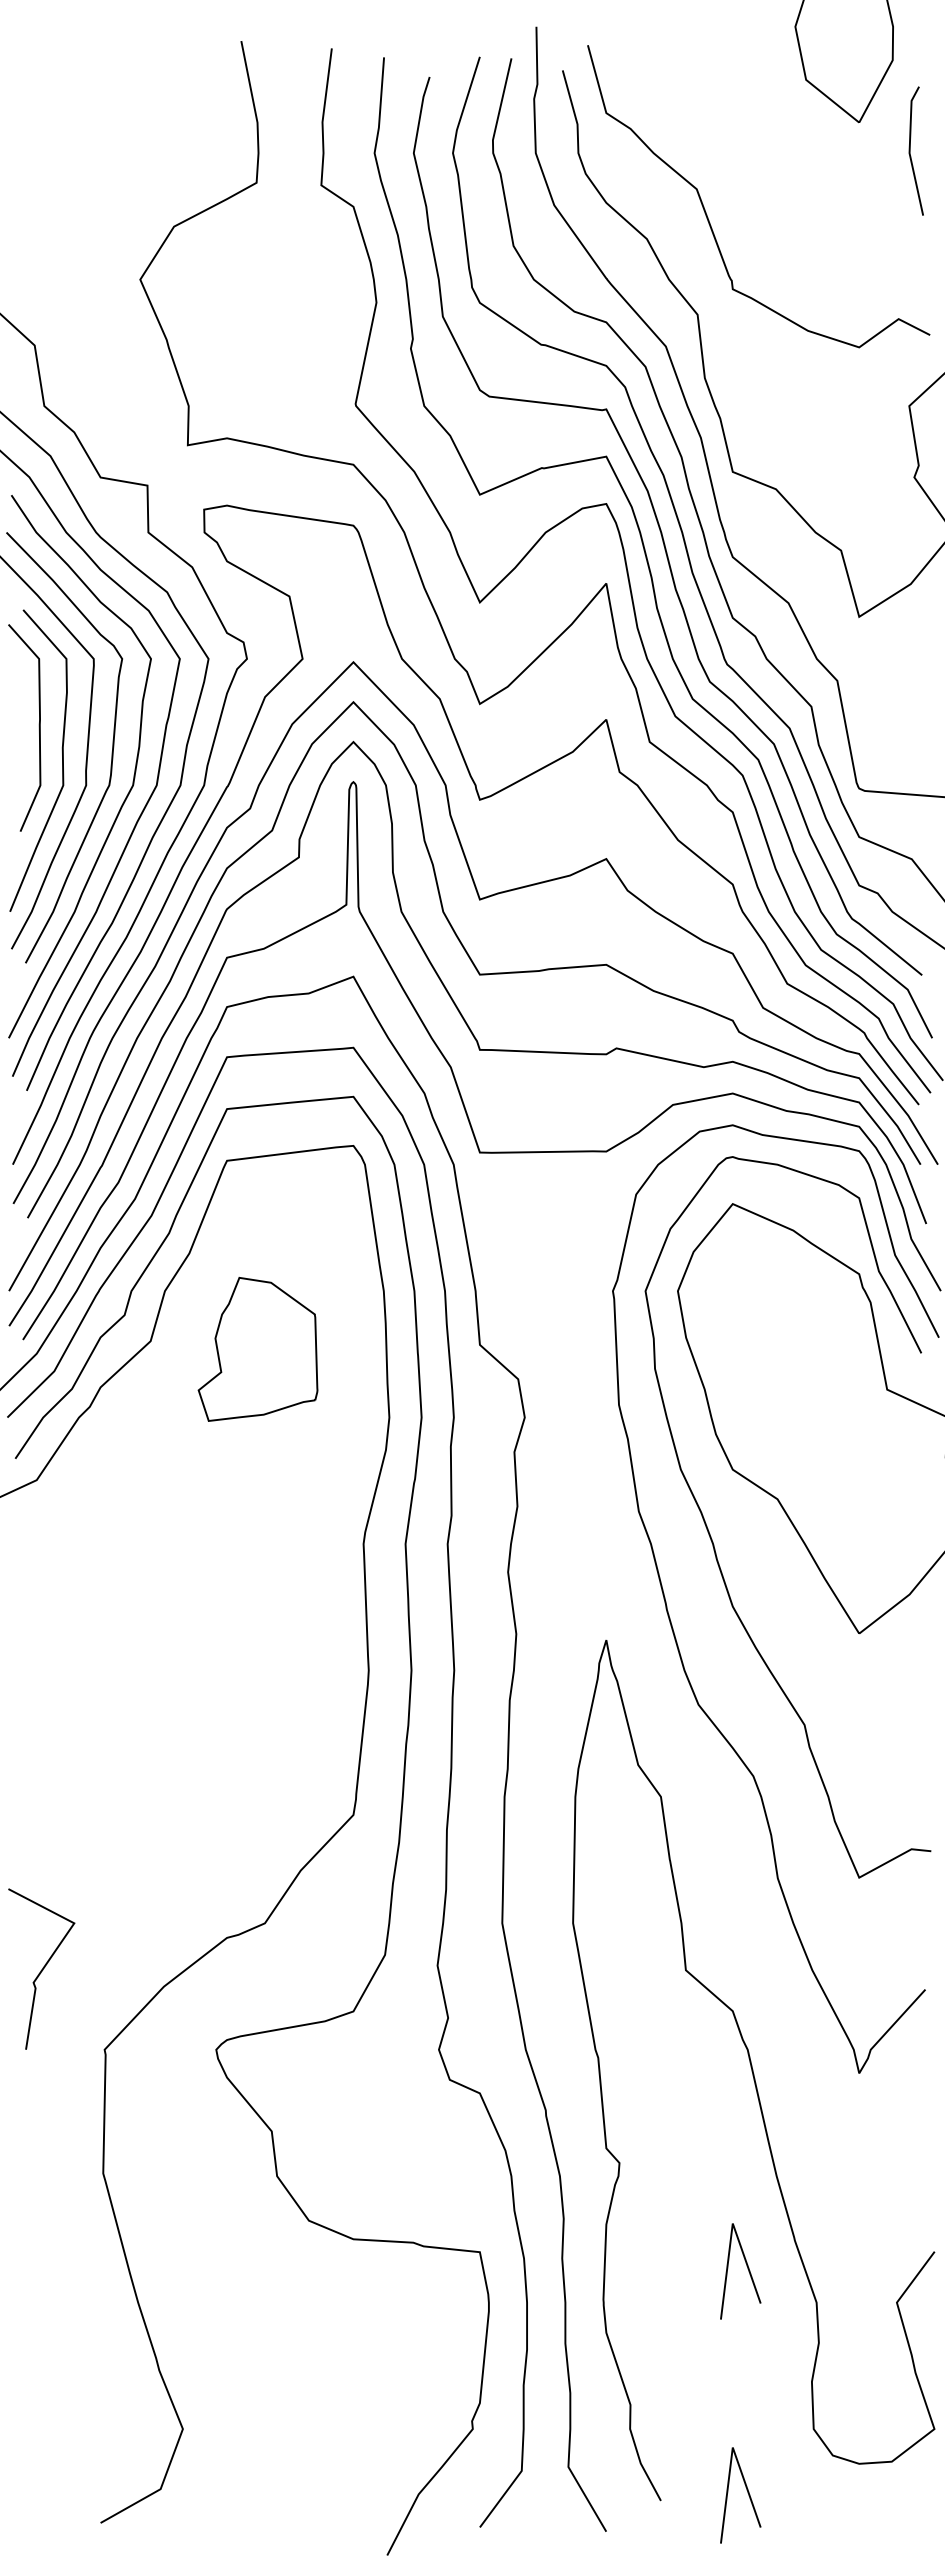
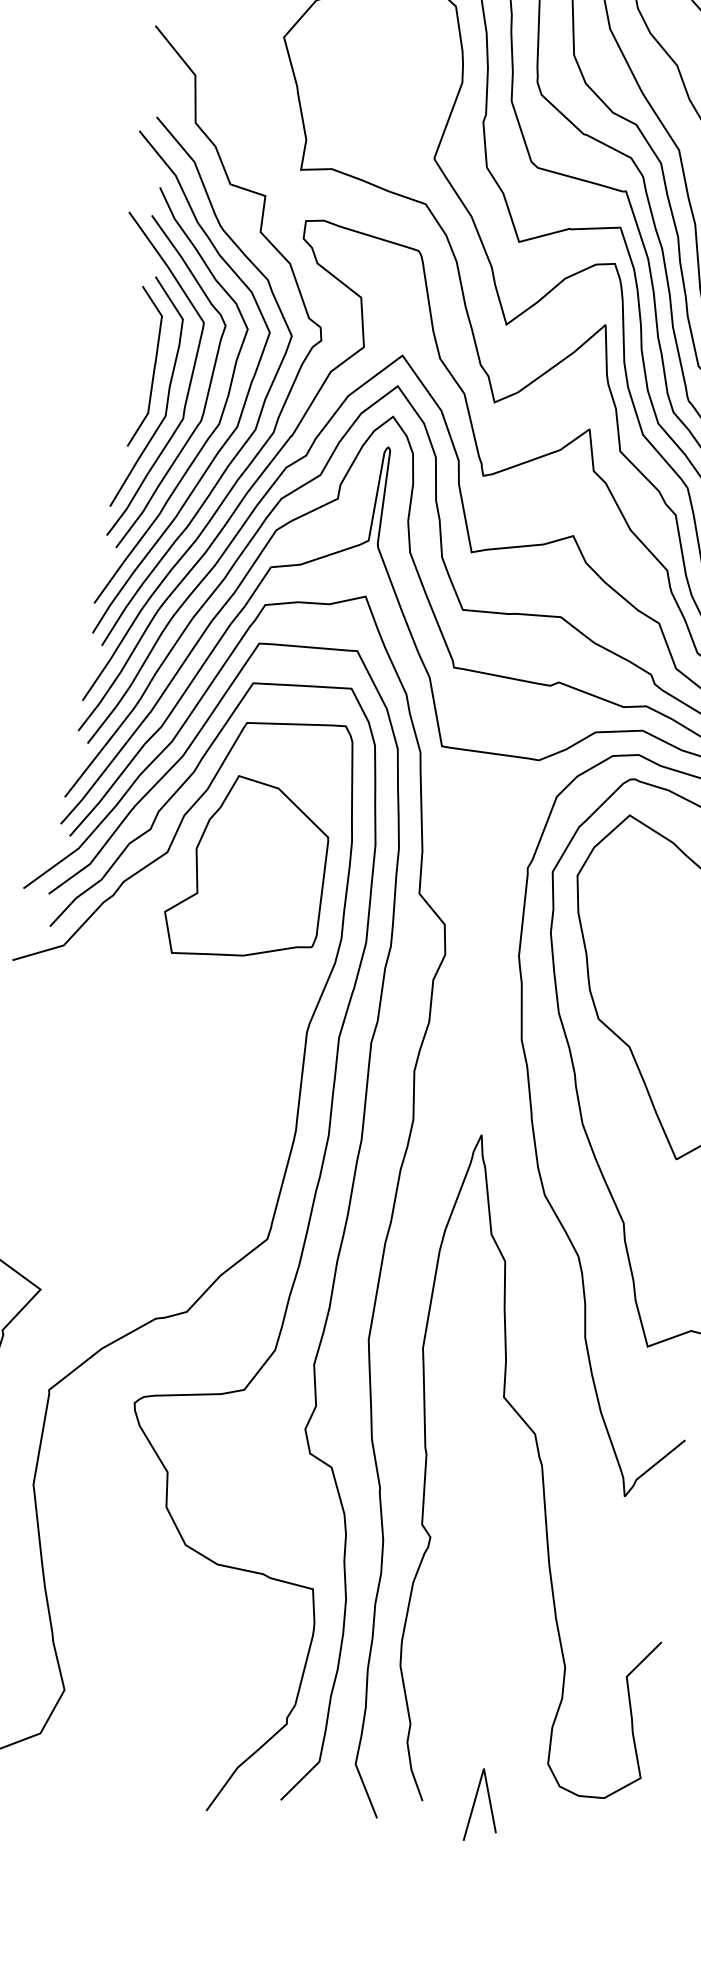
part: (257, 1349) -> (248, 871), size x1.67
line: (747, 2269) -> (516, 1633), removed

